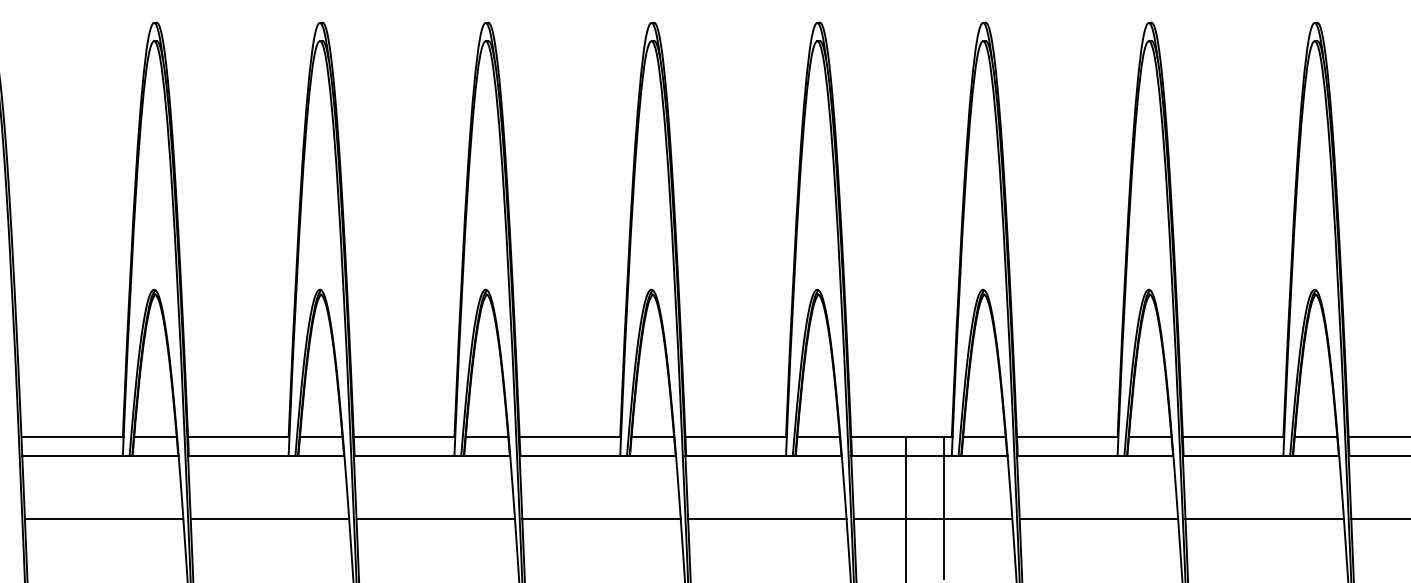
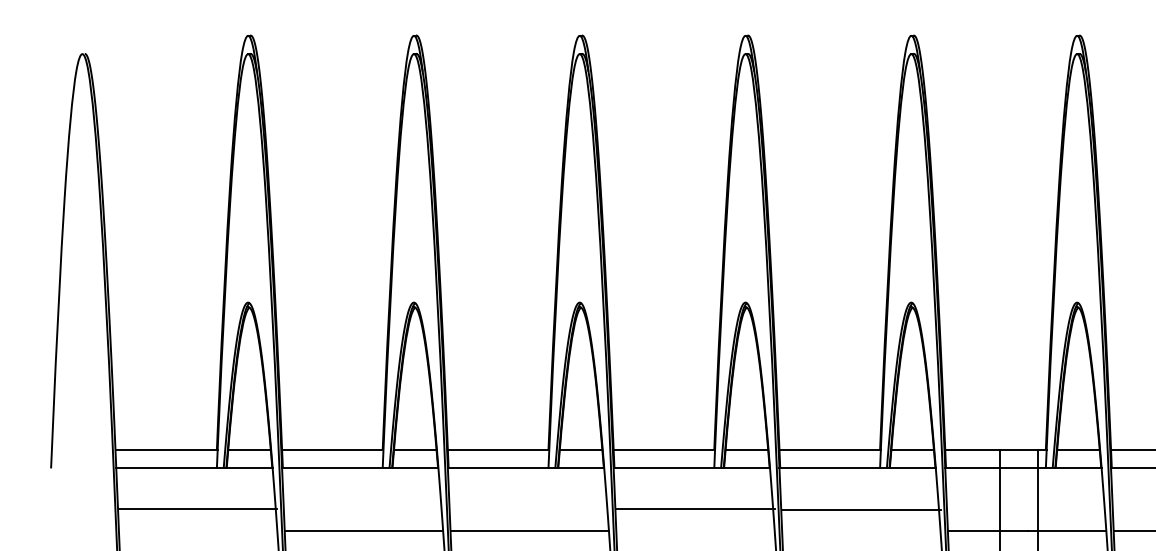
line: (103, 518) -> (197, 509), moved
line: (601, 518) -> (695, 509), moved
line: (767, 518) -> (861, 510), moved

